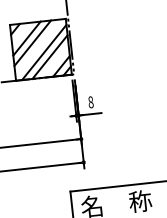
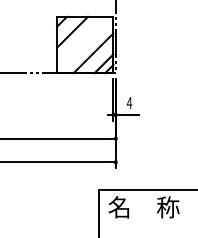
line: (32, 43) -> (77, 37), removed
line: (44, 51) -> (88, 47), removed
text: (90, 101) -> (129, 102), 8 -> 4

